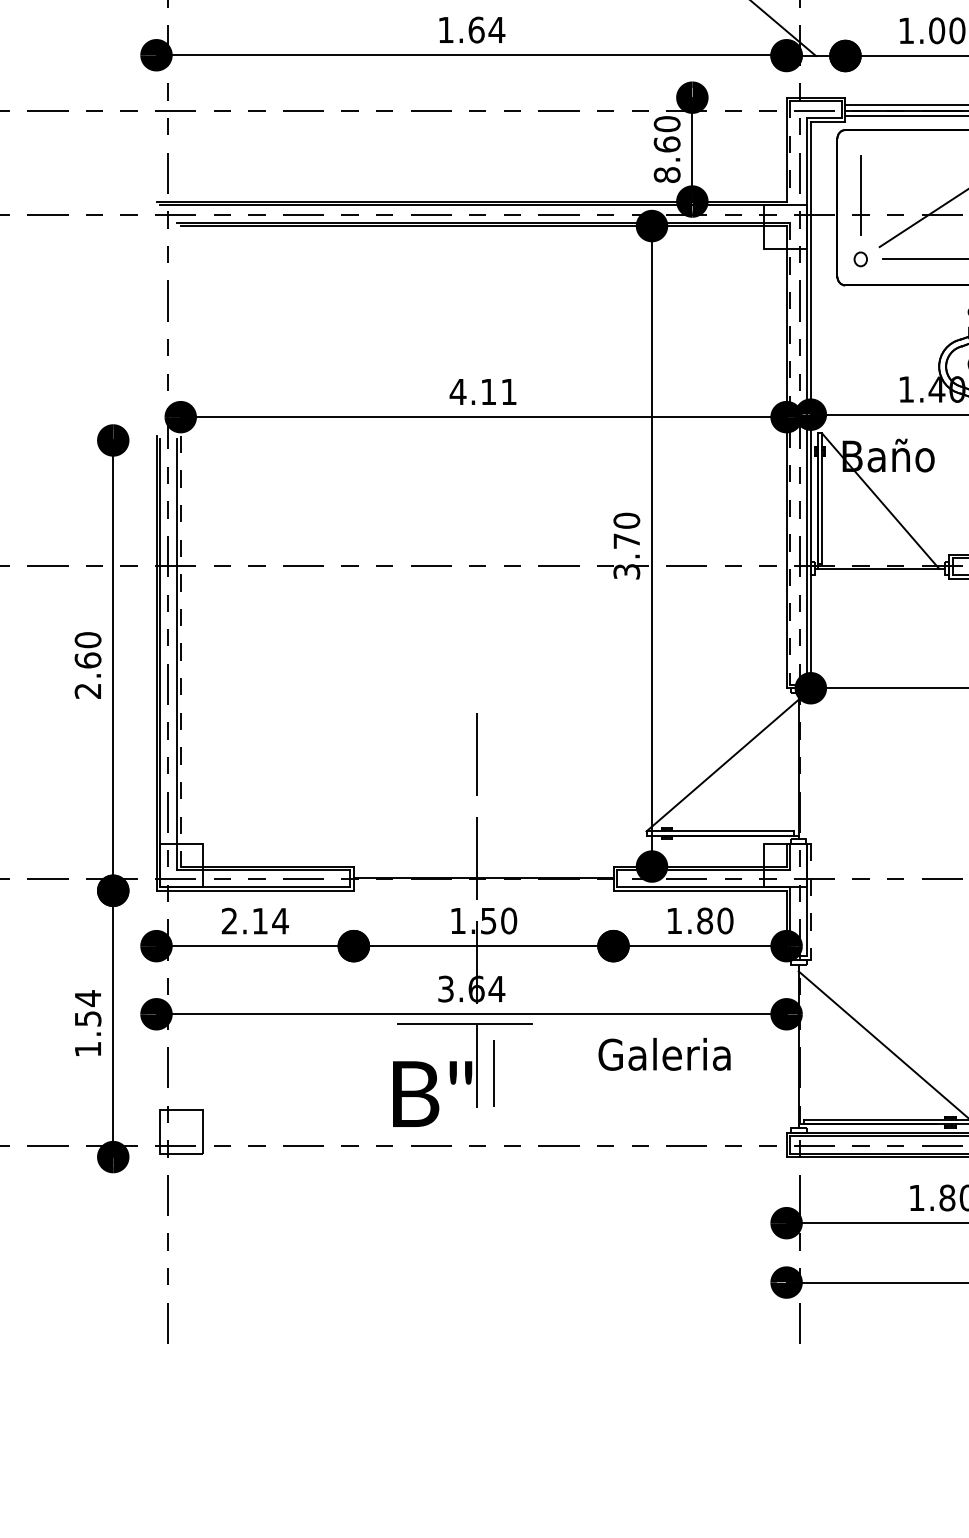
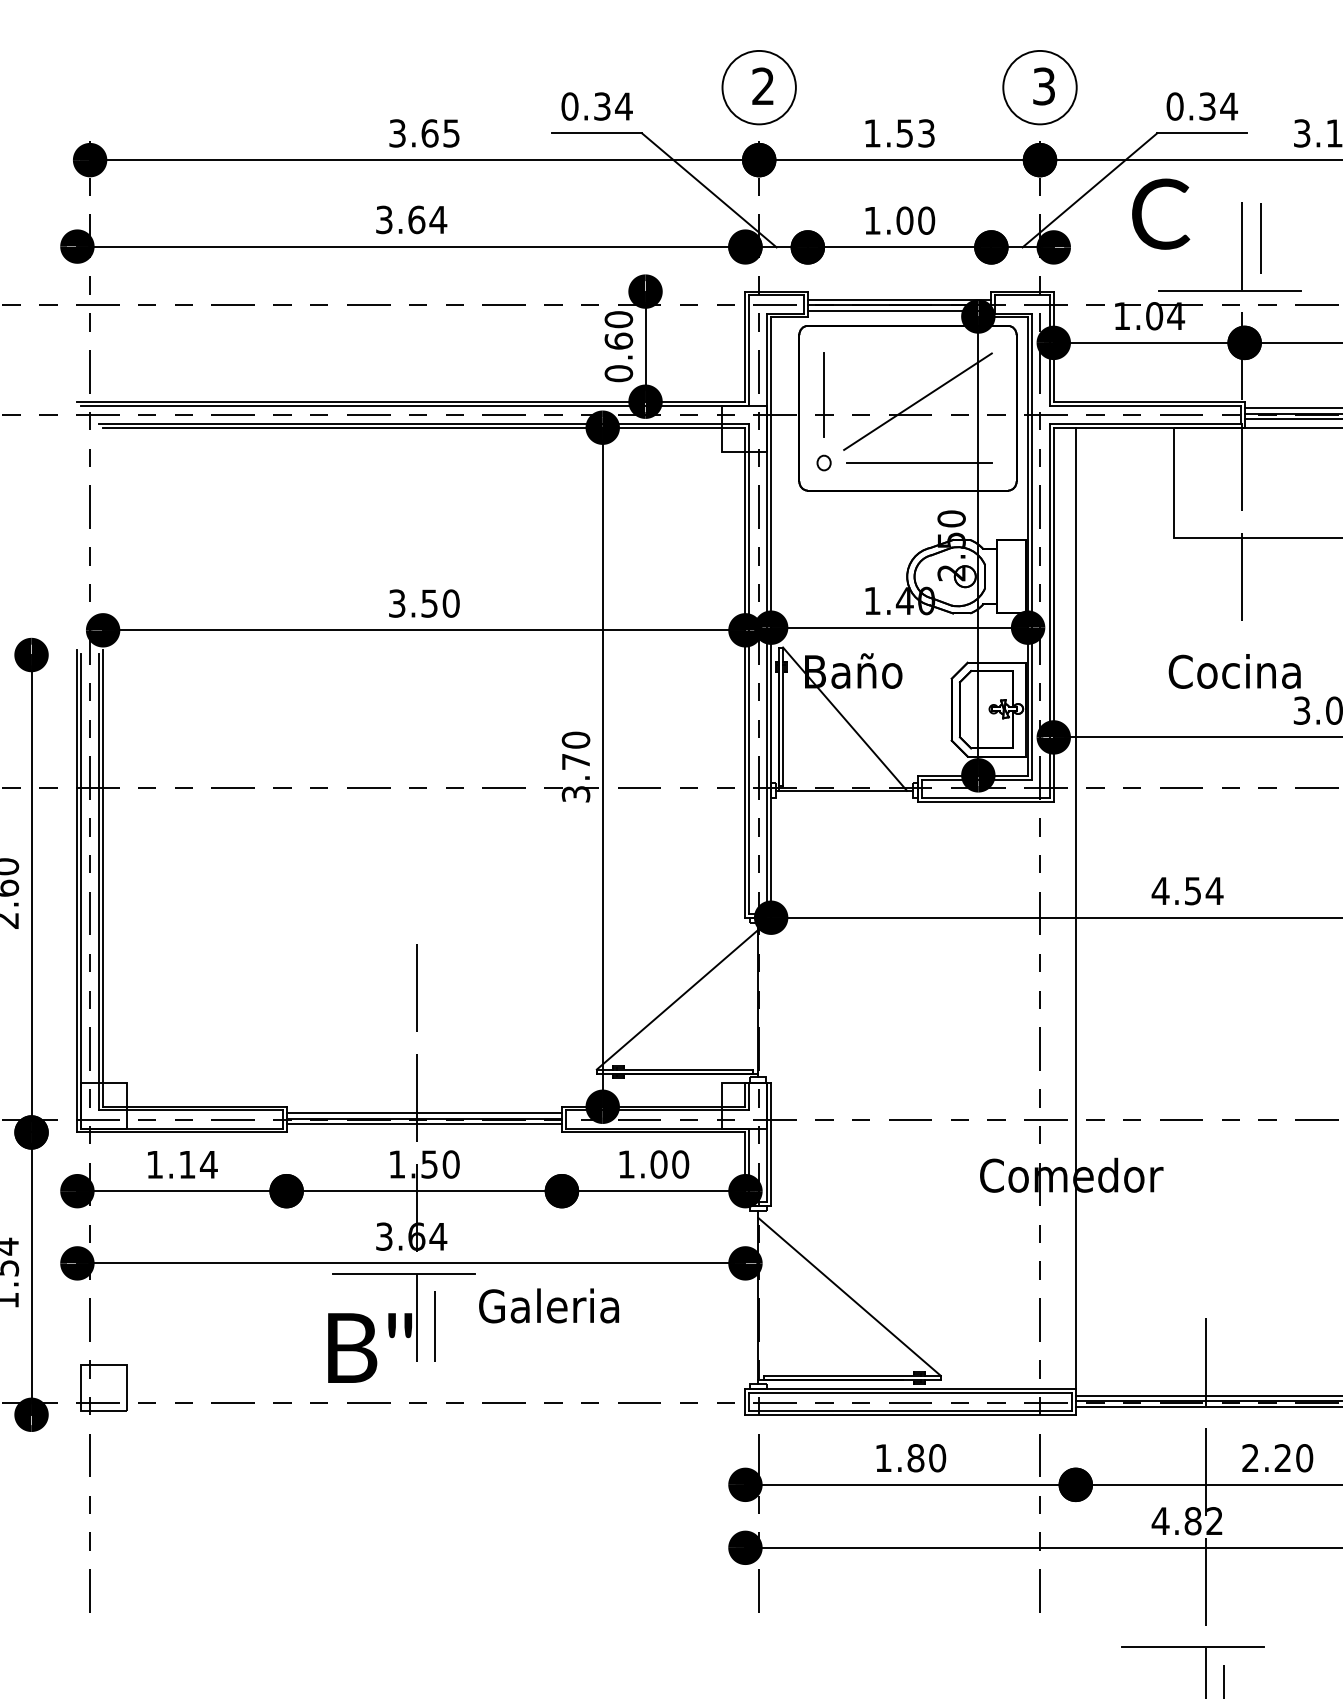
text: (446, 29) -> (384, 219), 1.64 -> 3.64
line: (790, 153) -> (749, 350), dashed -> solid
text: (666, 174) -> (618, 373), 8.60 -> 0.60
text: (482, 391) -> (423, 603), 4.11 -> 3.50
line: (790, 454) -> (749, 669), dashed -> solid
line: (181, 651) -> (103, 878), dashed -> solid
line: (482, 872) -> (423, 1113), added
line: (482, 883) -> (423, 1124), added
line: (811, 902) -> (771, 1144), dashed -> solid
text: (229, 920) -> (154, 1164), 2.14 -> 1.14
text: (704, 920) -> (658, 1164), 1.80 -> 1.00
text: (664, 1053) -> (548, 1305), moved

